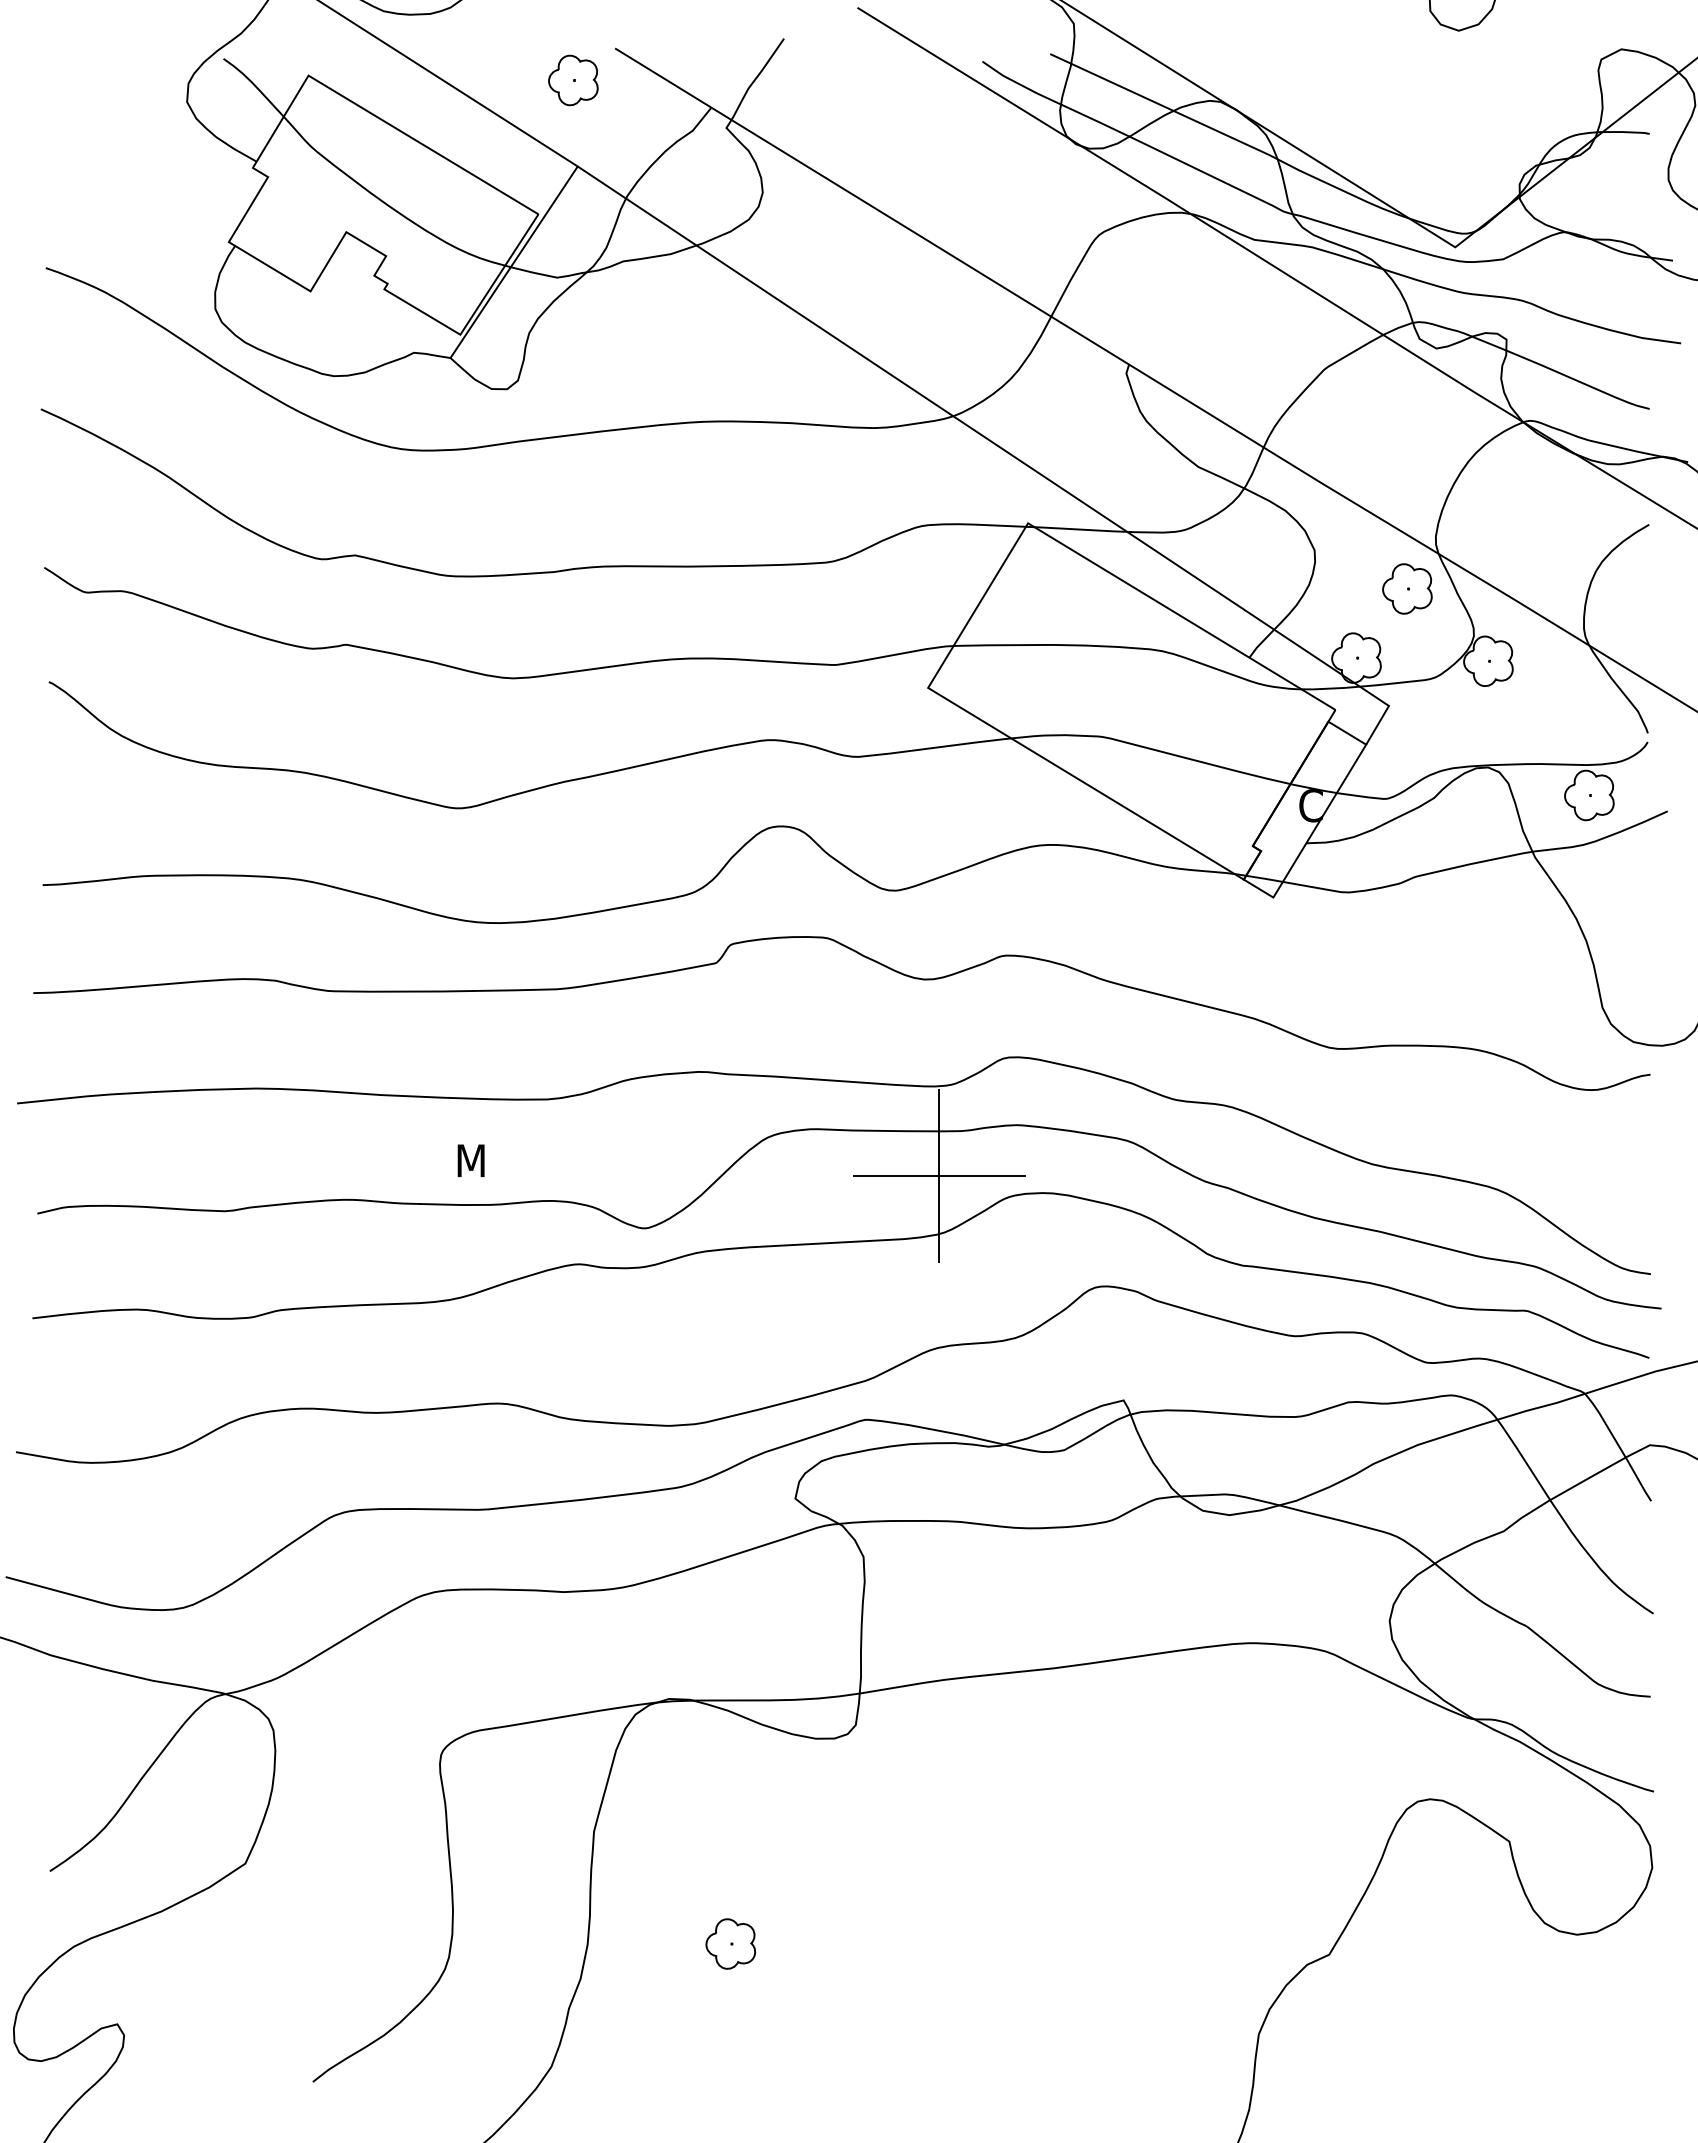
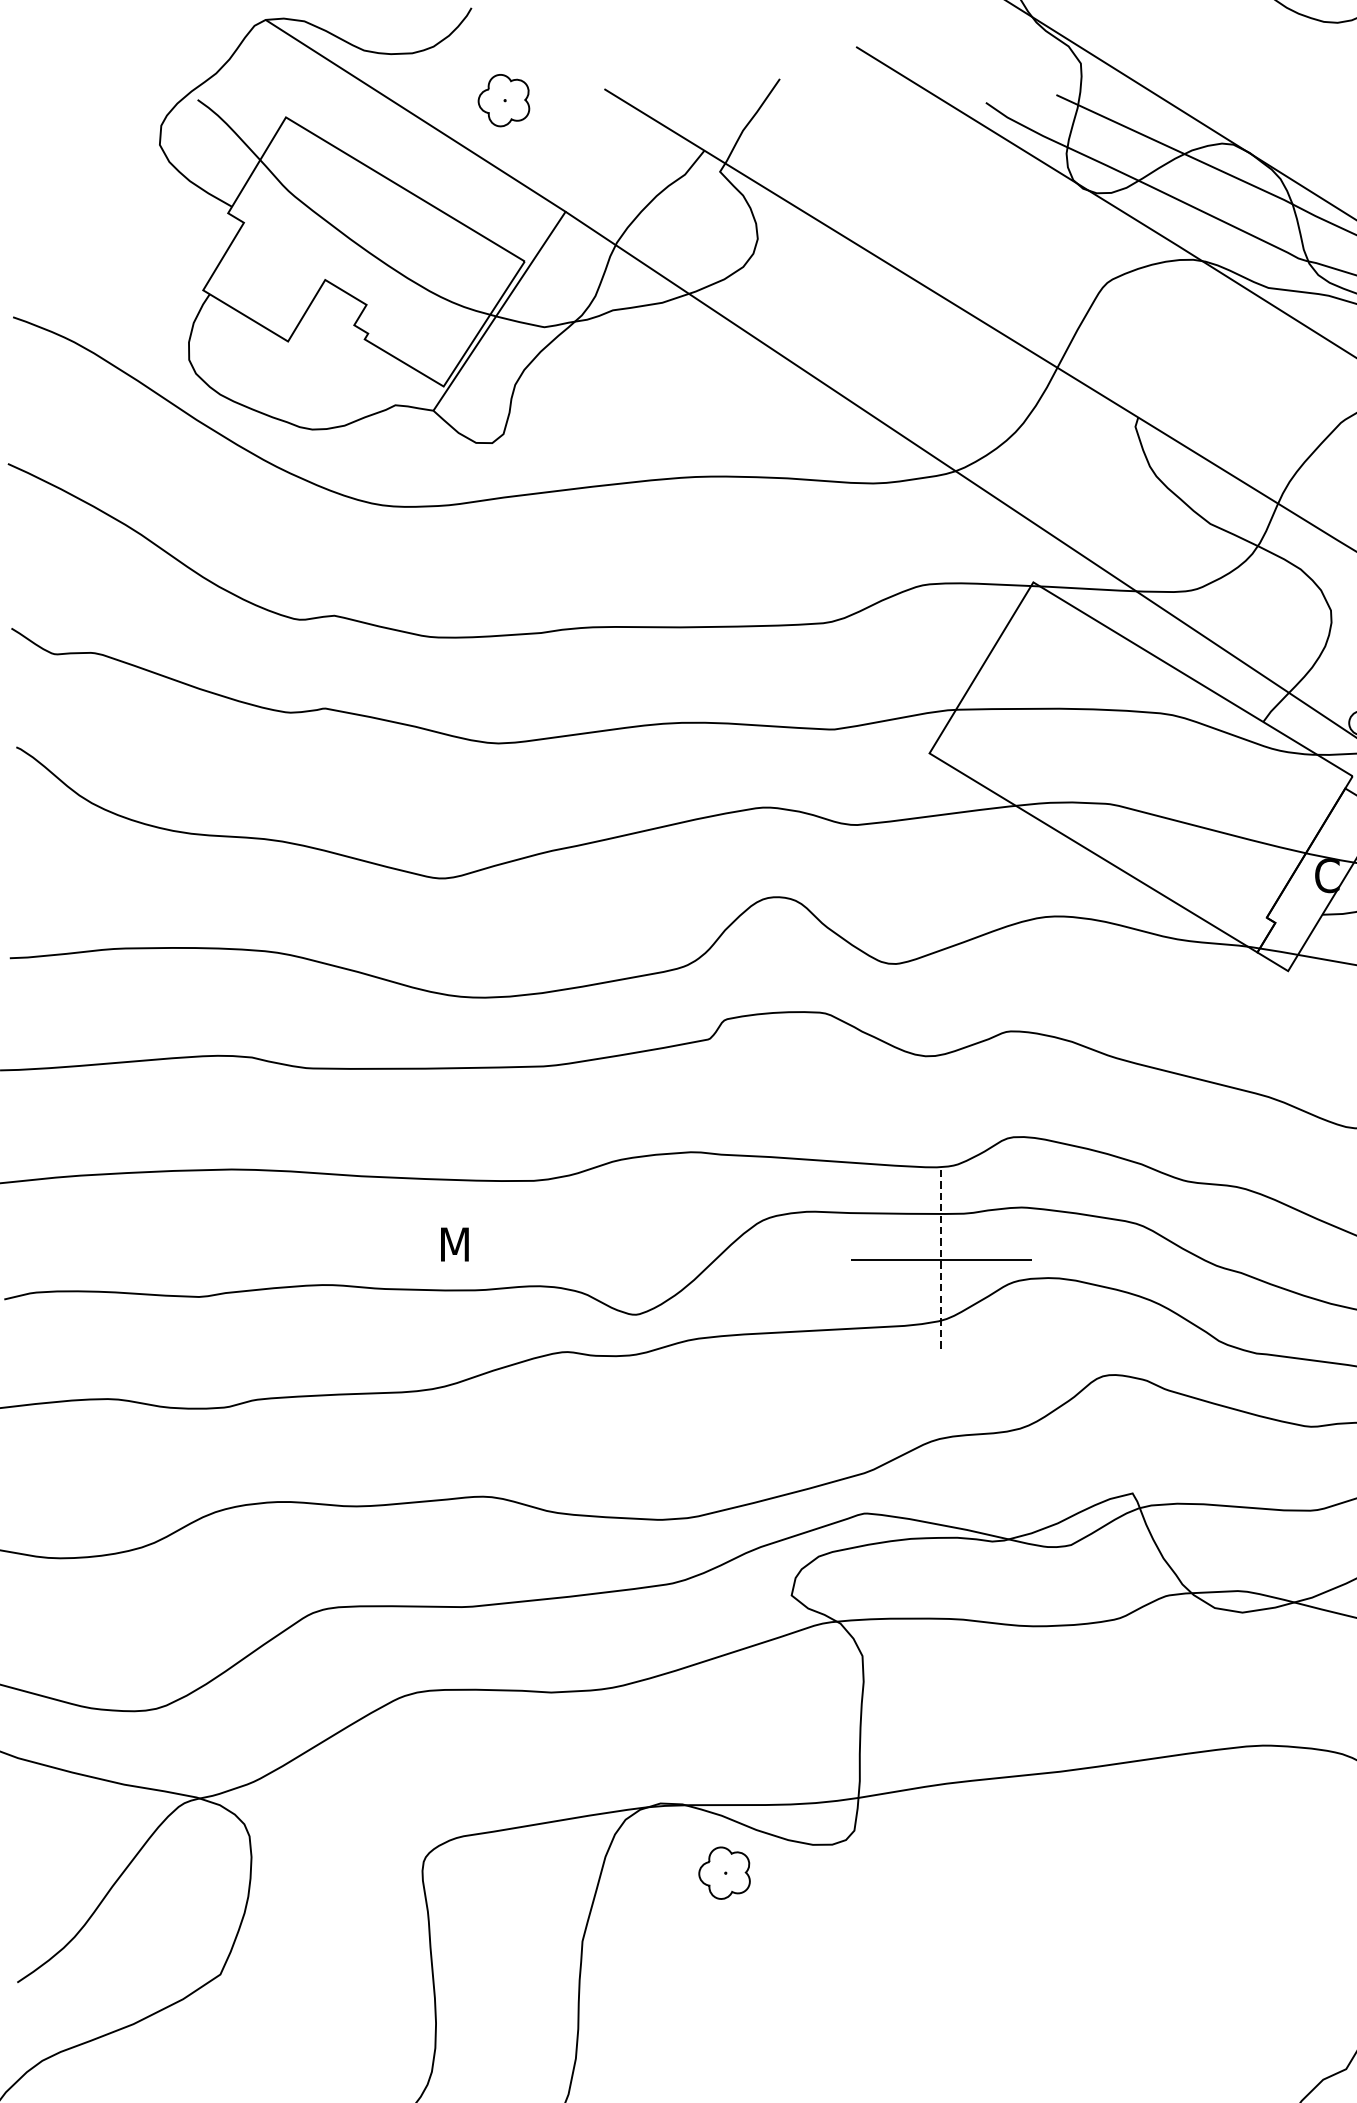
part: (573, 80) -> (504, 100), moved
line: (939, 1175) -> (941, 1259), solid -> dashed
part: (730, 1943) -> (724, 1872), moved

